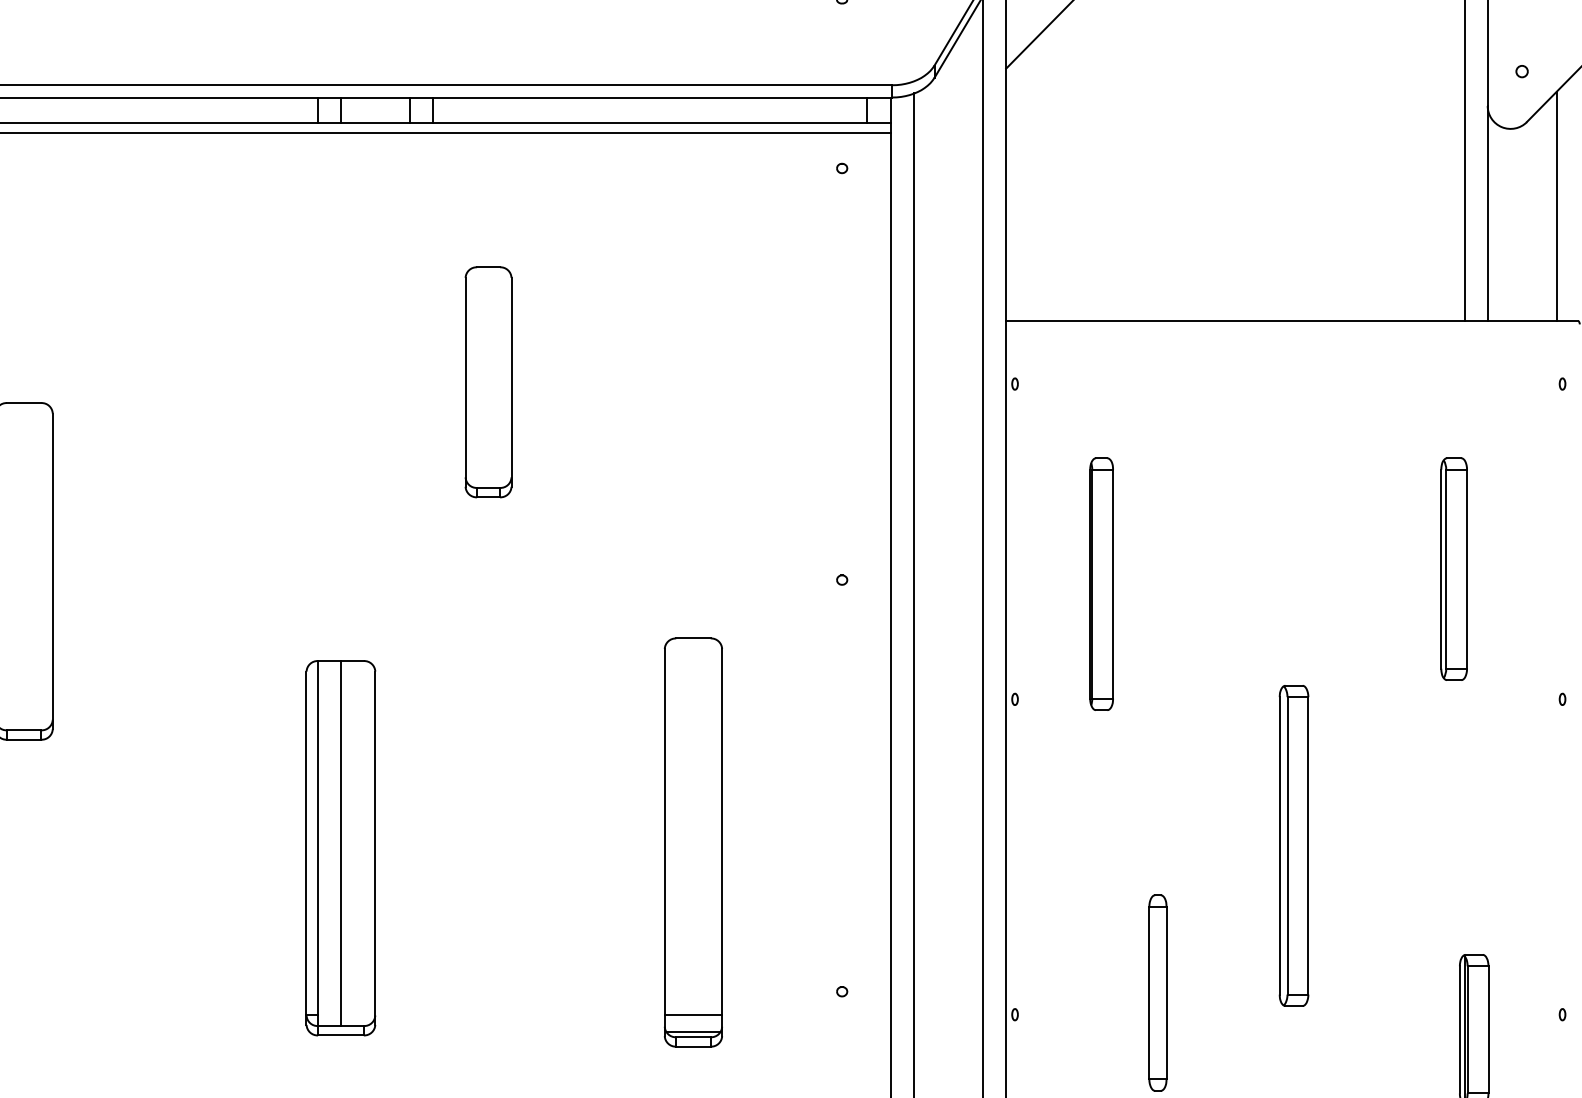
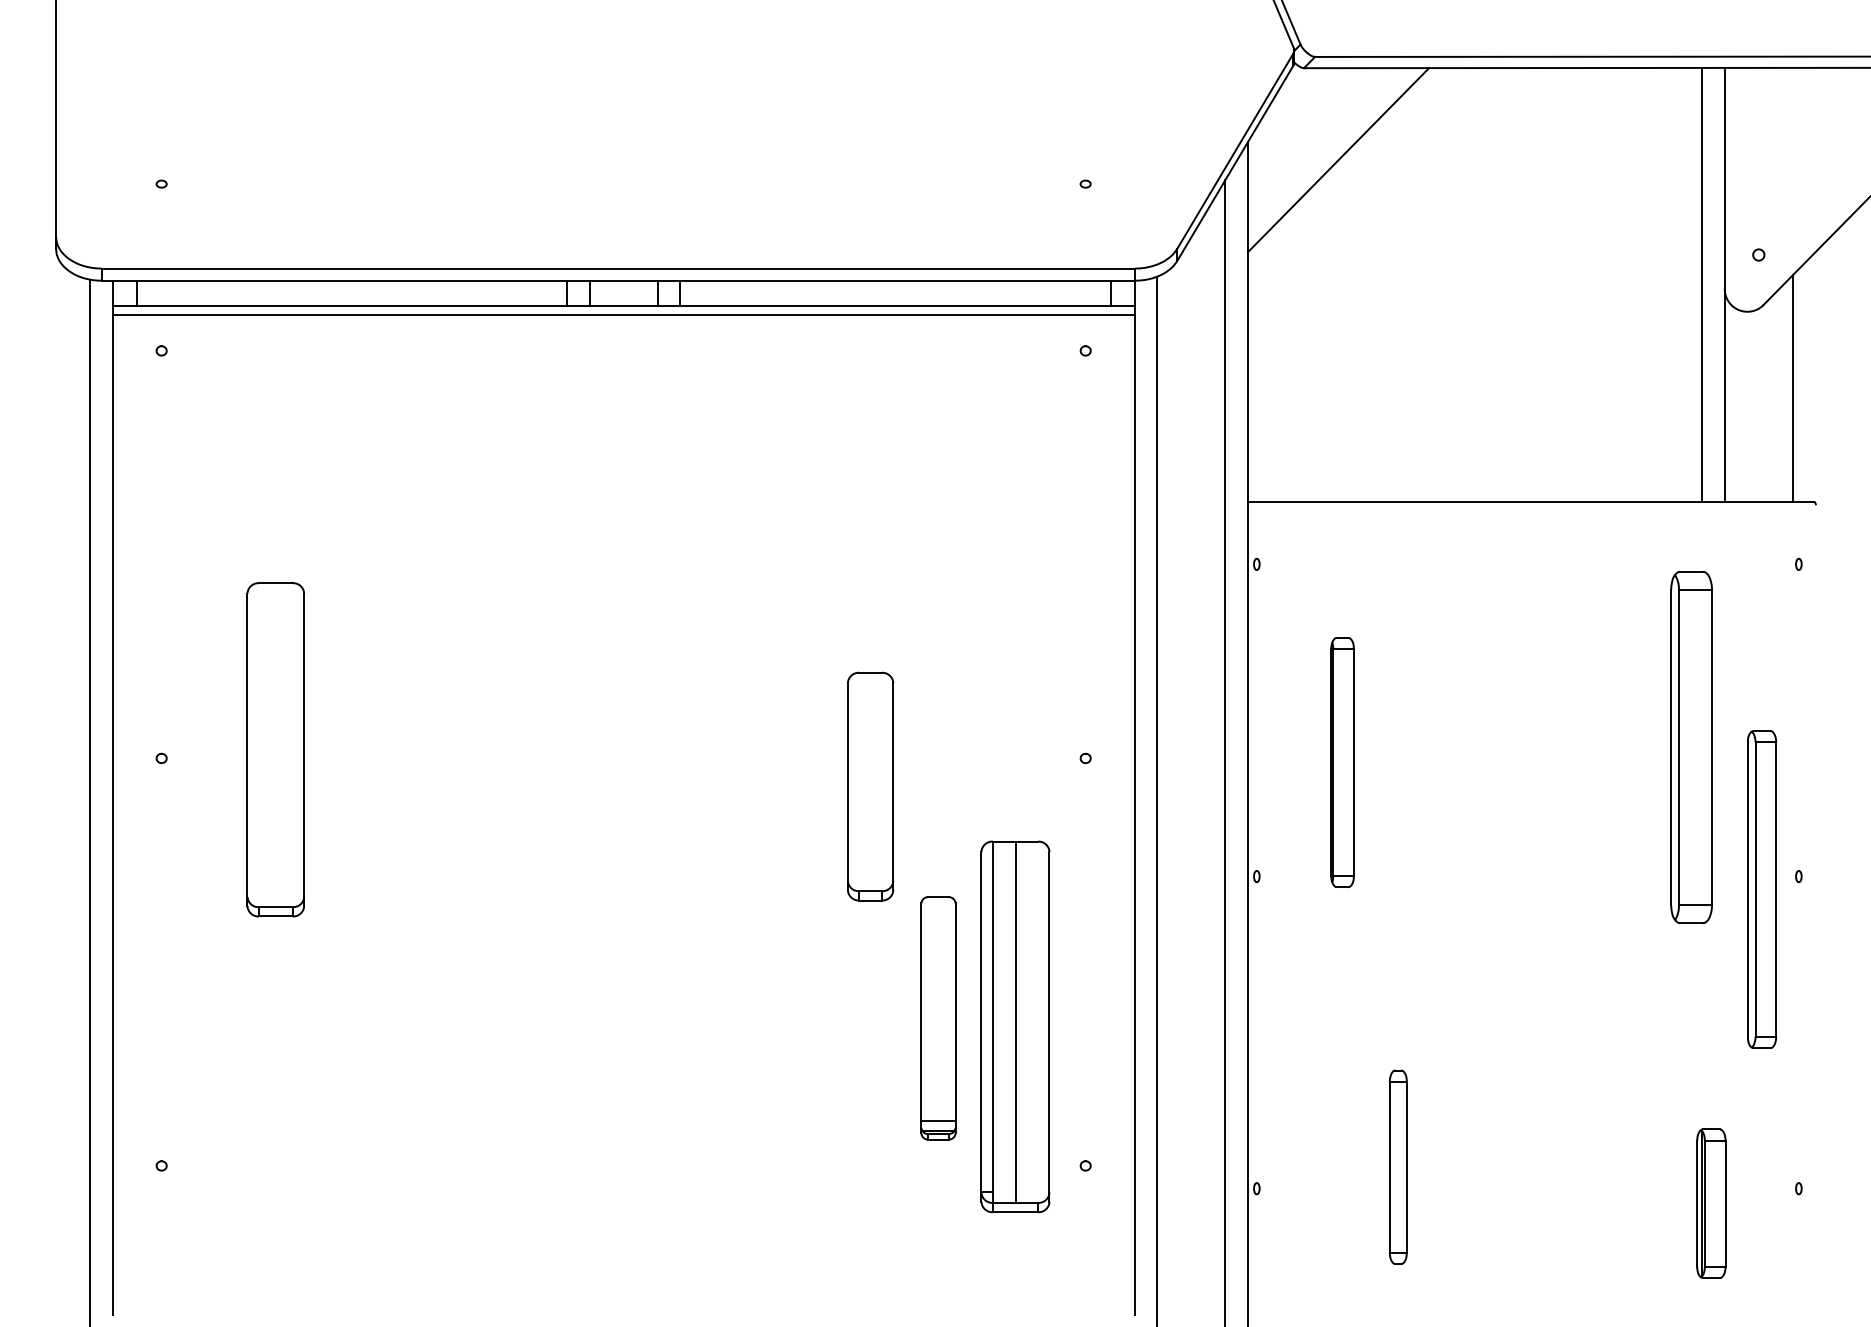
part: (488, 382) -> (870, 786), moved
part: (1454, 569) -> (1691, 747), size x1.6
part: (693, 842) -> (938, 1018), size x0.6
part: (1294, 845) -> (1762, 889), moved
part: (340, 847) -> (1015, 1026), moved

